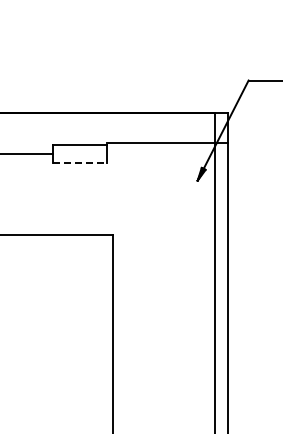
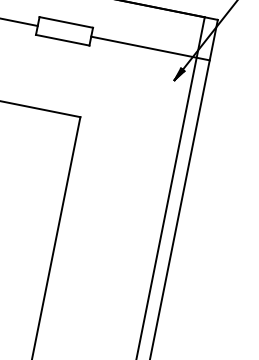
line: (167, 143) -> (150, 48), moved
line: (80, 163) -> (63, 40), dashed -> solid

